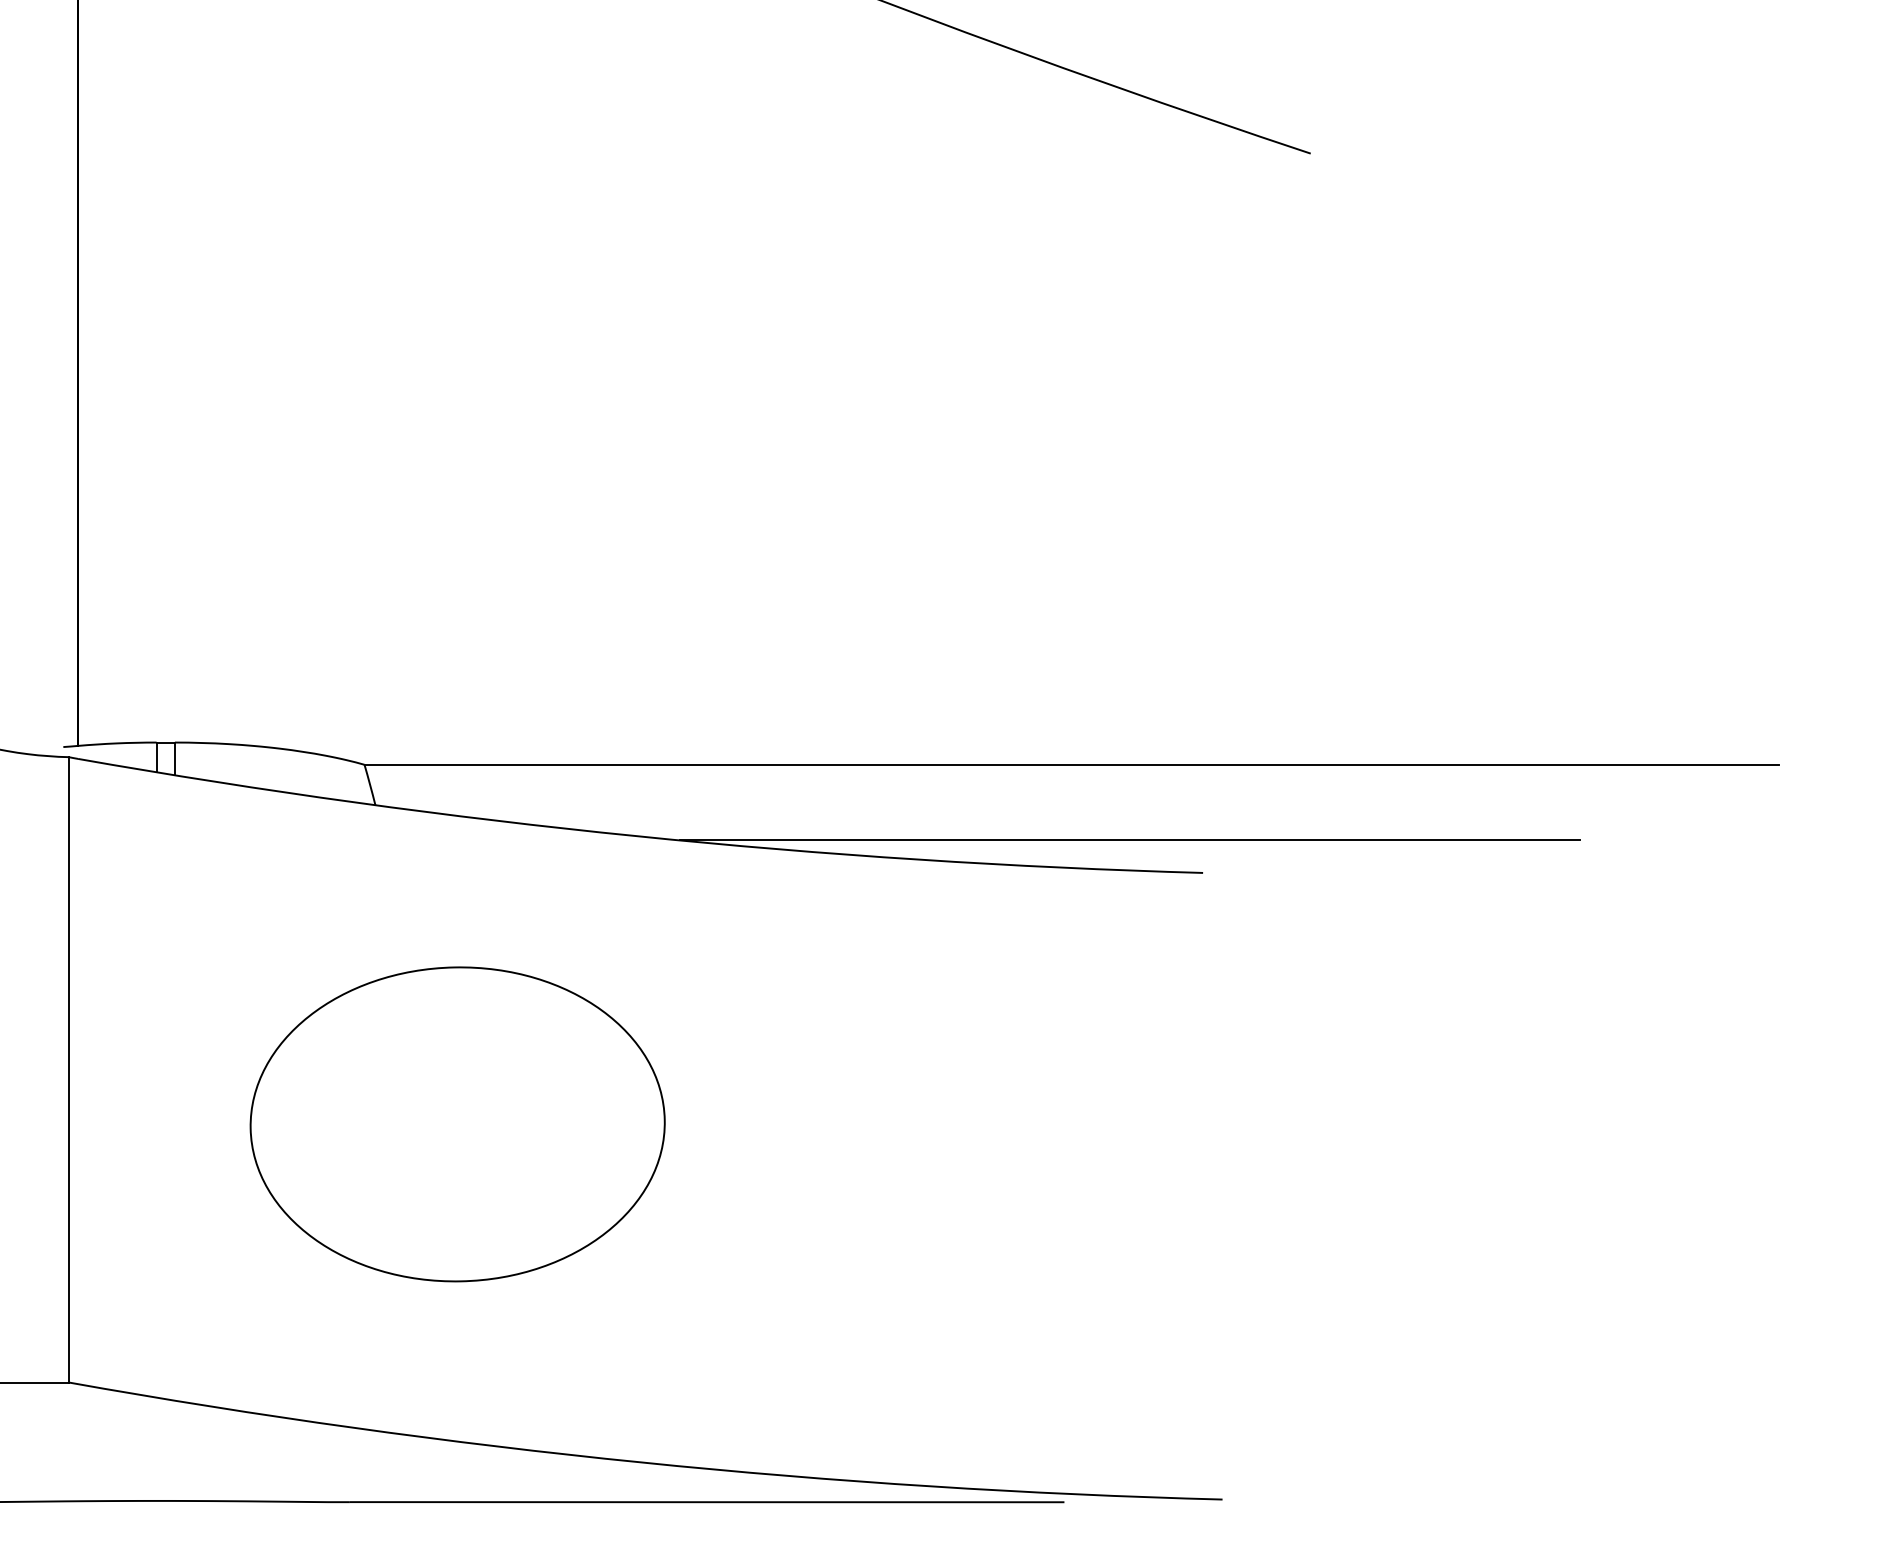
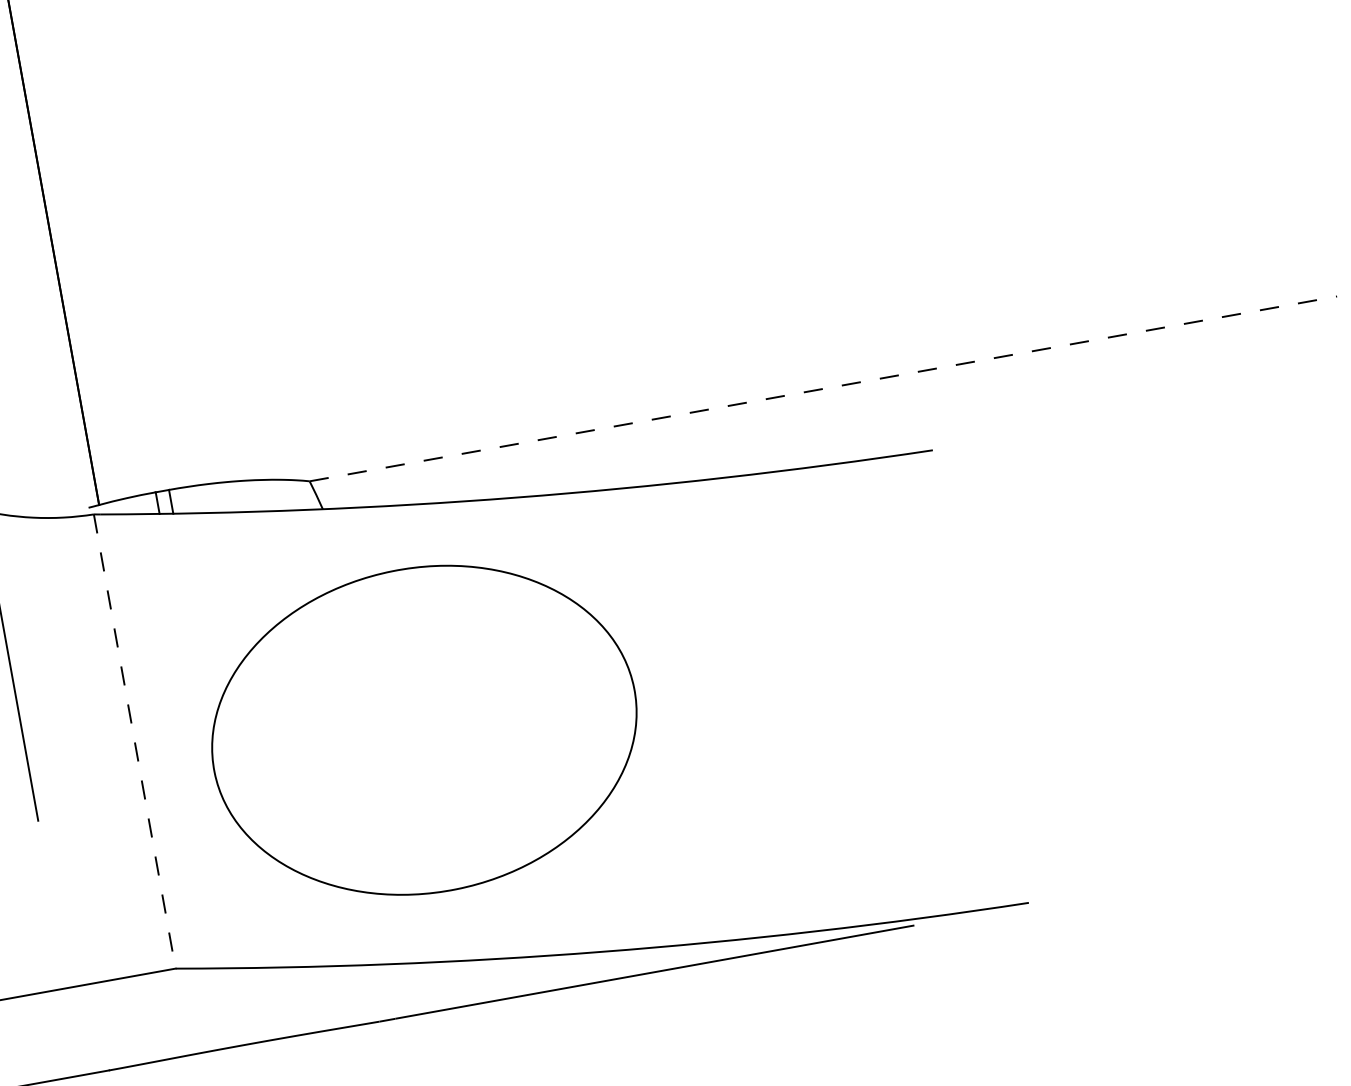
line: (1072, 764) -> (823, 388), solid -> dashed
line: (1129, 840) -> (875, 436), removed
line: (68, 1069) -> (134, 741), solid -> dashed
part: (457, 1124) -> (424, 730), size x1.4

